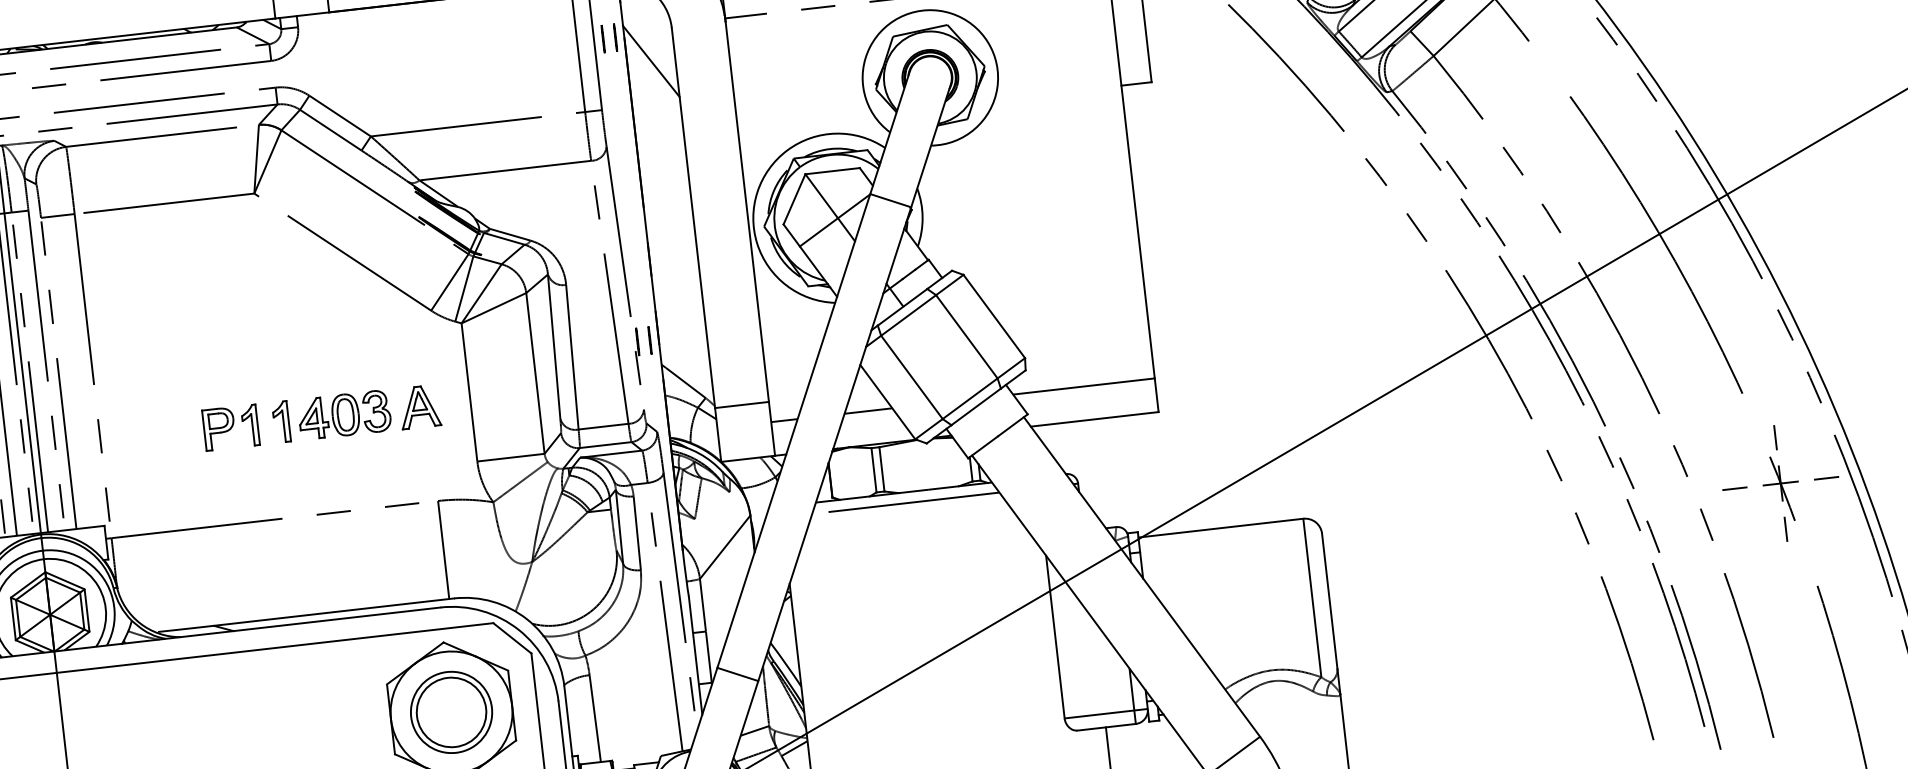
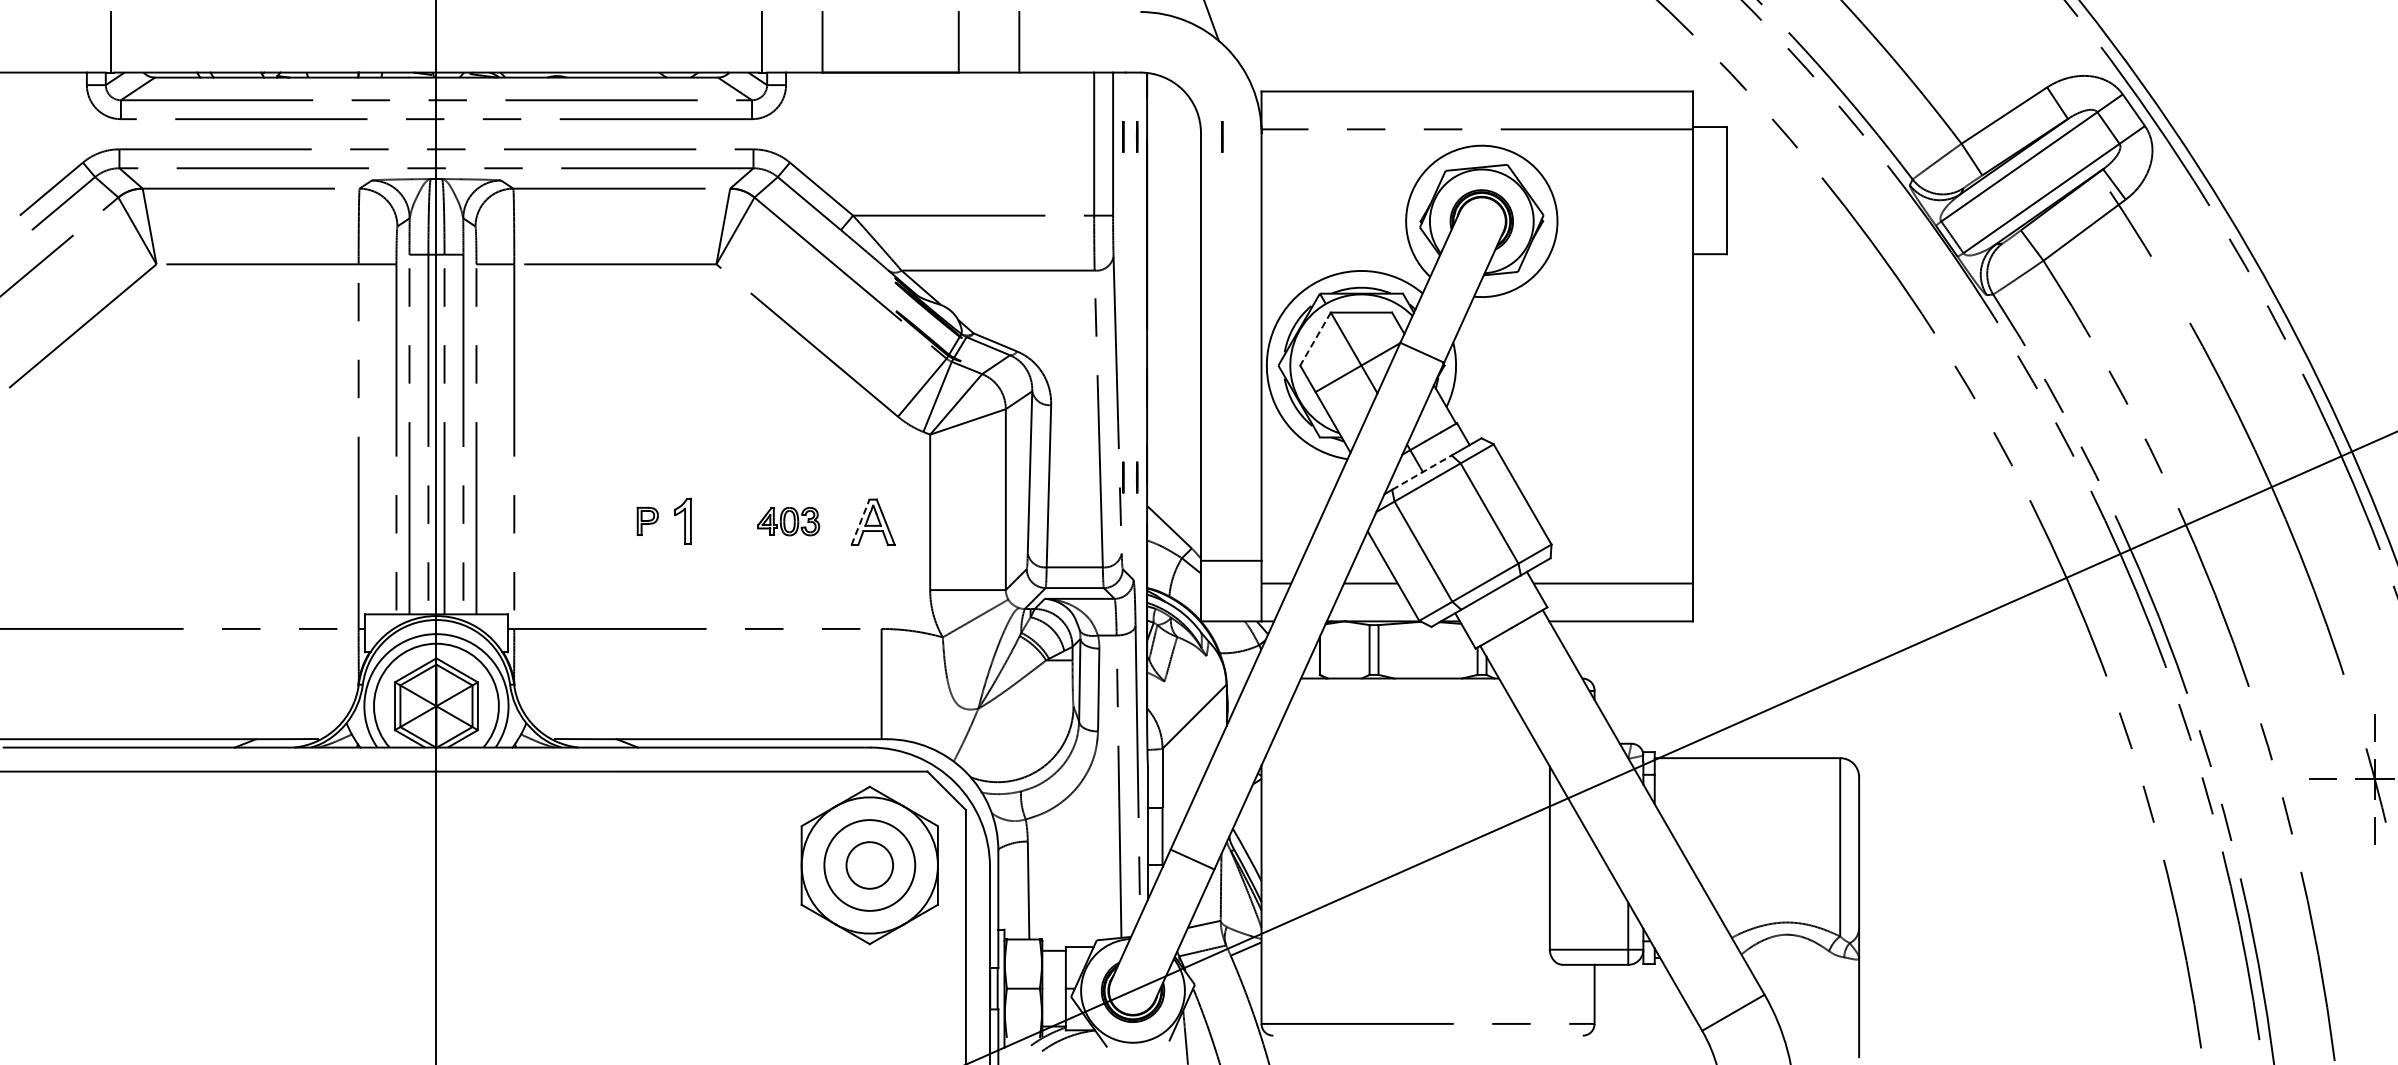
line: (691, 28) -> (1222, 136), added
line: (650, 61) -> (1173, 167), removed
line: (794, 199) -> (1315, 339), solid -> dashed
line: (903, 307) -> (1422, 472), solid -> dashed
line: (408, 407) -> (860, 521), solid -> dashed
part: (344, 414) -> (788, 521), size x0.6
part: (281, 422) -> (717, 521), removed
part: (219, 429) -> (647, 521), size x0.6
line: (905, 503) -> (1400, 690), removed
circle: (451, 712) -> (869, 865), size x0.6

